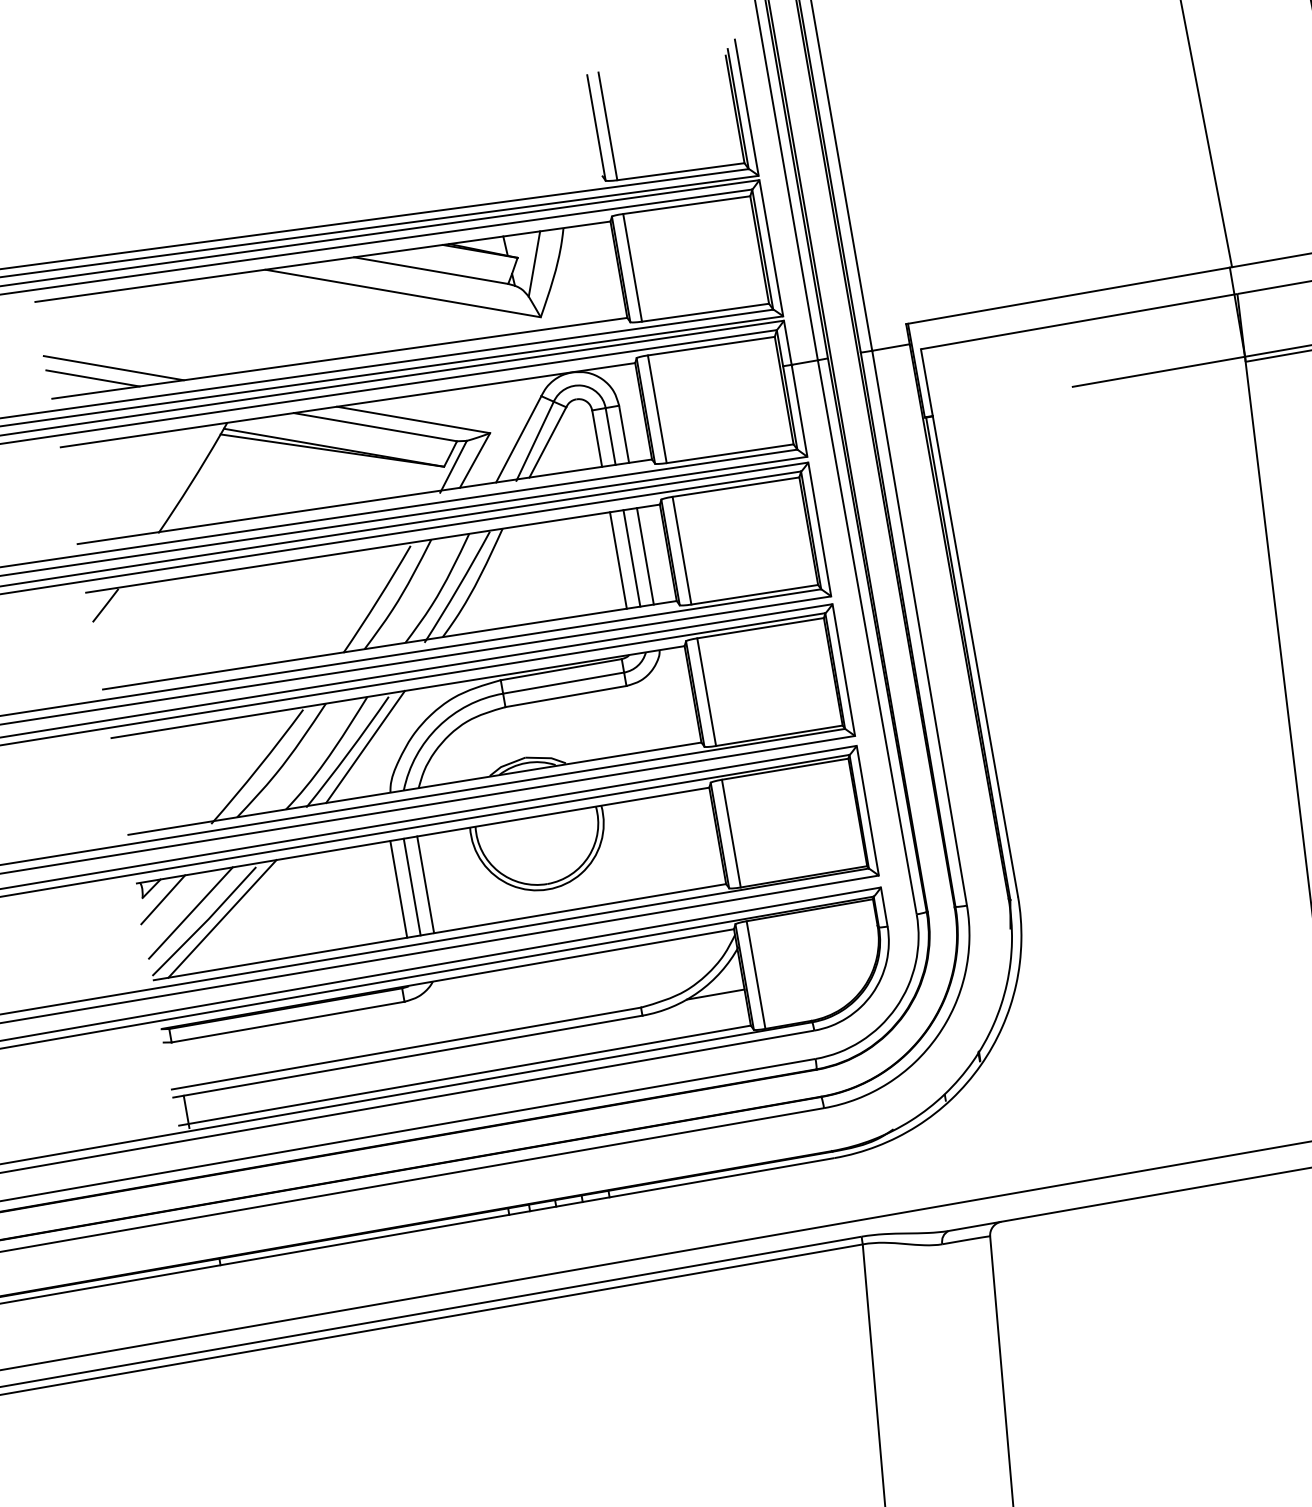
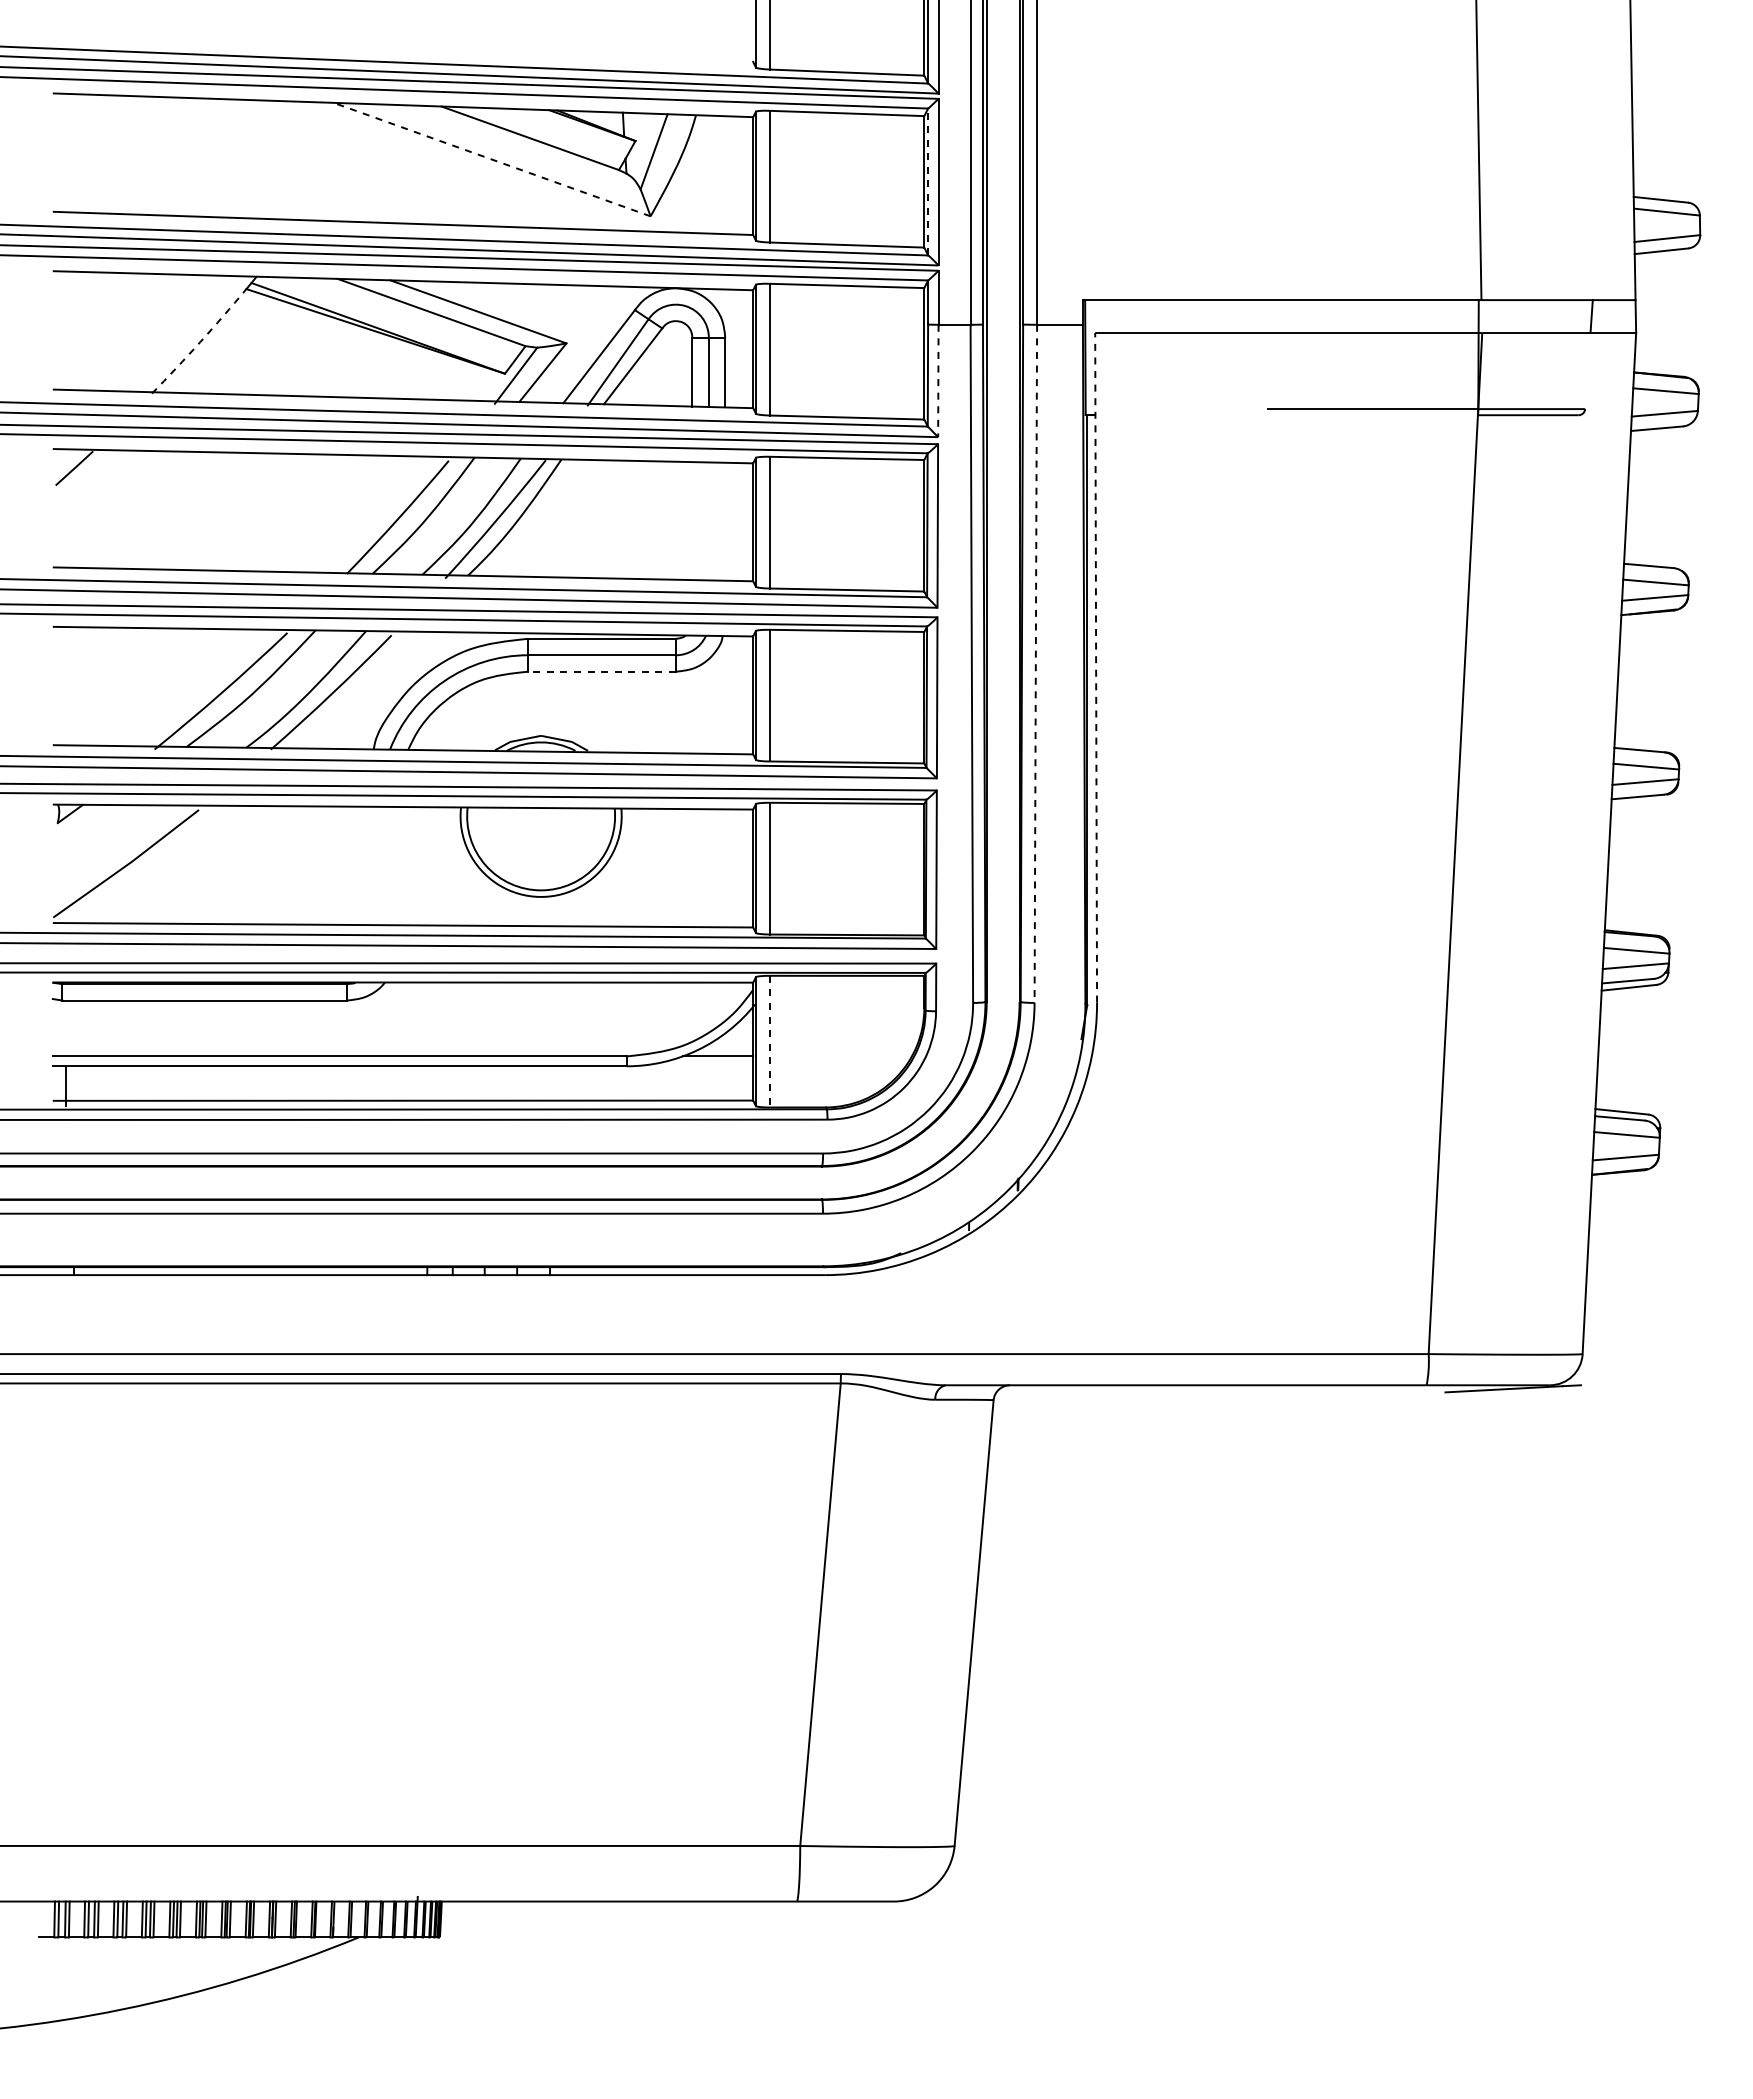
line: (763, 249) -> (928, 181), solid -> dashed
line: (402, 293) -> (491, 159), solid -> dashed
line: (113, 368) -> (132, 188), removed
line: (92, 377) -> (106, 195), removed
line: (799, 411) -> (938, 381), solid -> dashed
arc: (190, 484) -> (200, 342), solid -> dashed
line: (645, 556) -> (725, 521), removed
line: (631, 558) -> (708, 521), removed
line: (618, 560) -> (692, 521), removed
line: (969, 622) -> (1096, 667), solid -> dashed
line: (919, 628) -> (1035, 664), solid -> dashed
line: (565, 696) -> (601, 671), solid -> dashed
line: (365, 746) -> (353, 689), removed
line: (425, 885) -> (396, 866), removed
line: (412, 886) -> (380, 865), removed
line: (398, 889) -> (363, 865), removed
line: (162, 899) -> (81, 829), removed
line: (190, 912) -> (111, 850), removed
line: (221, 919) -> (147, 864), removed
line: (755, 975) -> (769, 1041), solid -> dashed

